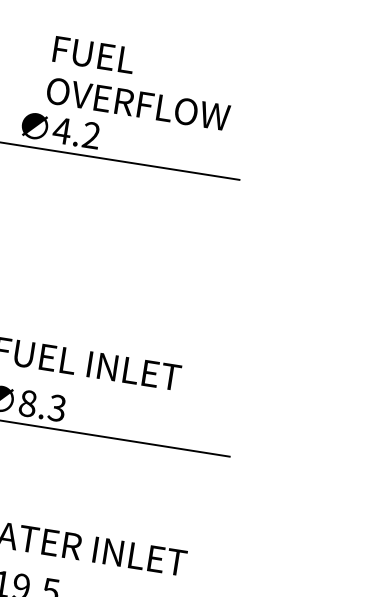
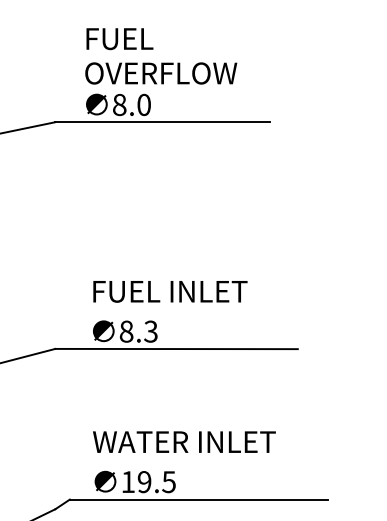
text: (93, 55) -> (119, 39), moved
text: (138, 104) -> (161, 73), moved
text: (76, 133) -> (131, 105), 4.2 -> 8.0

